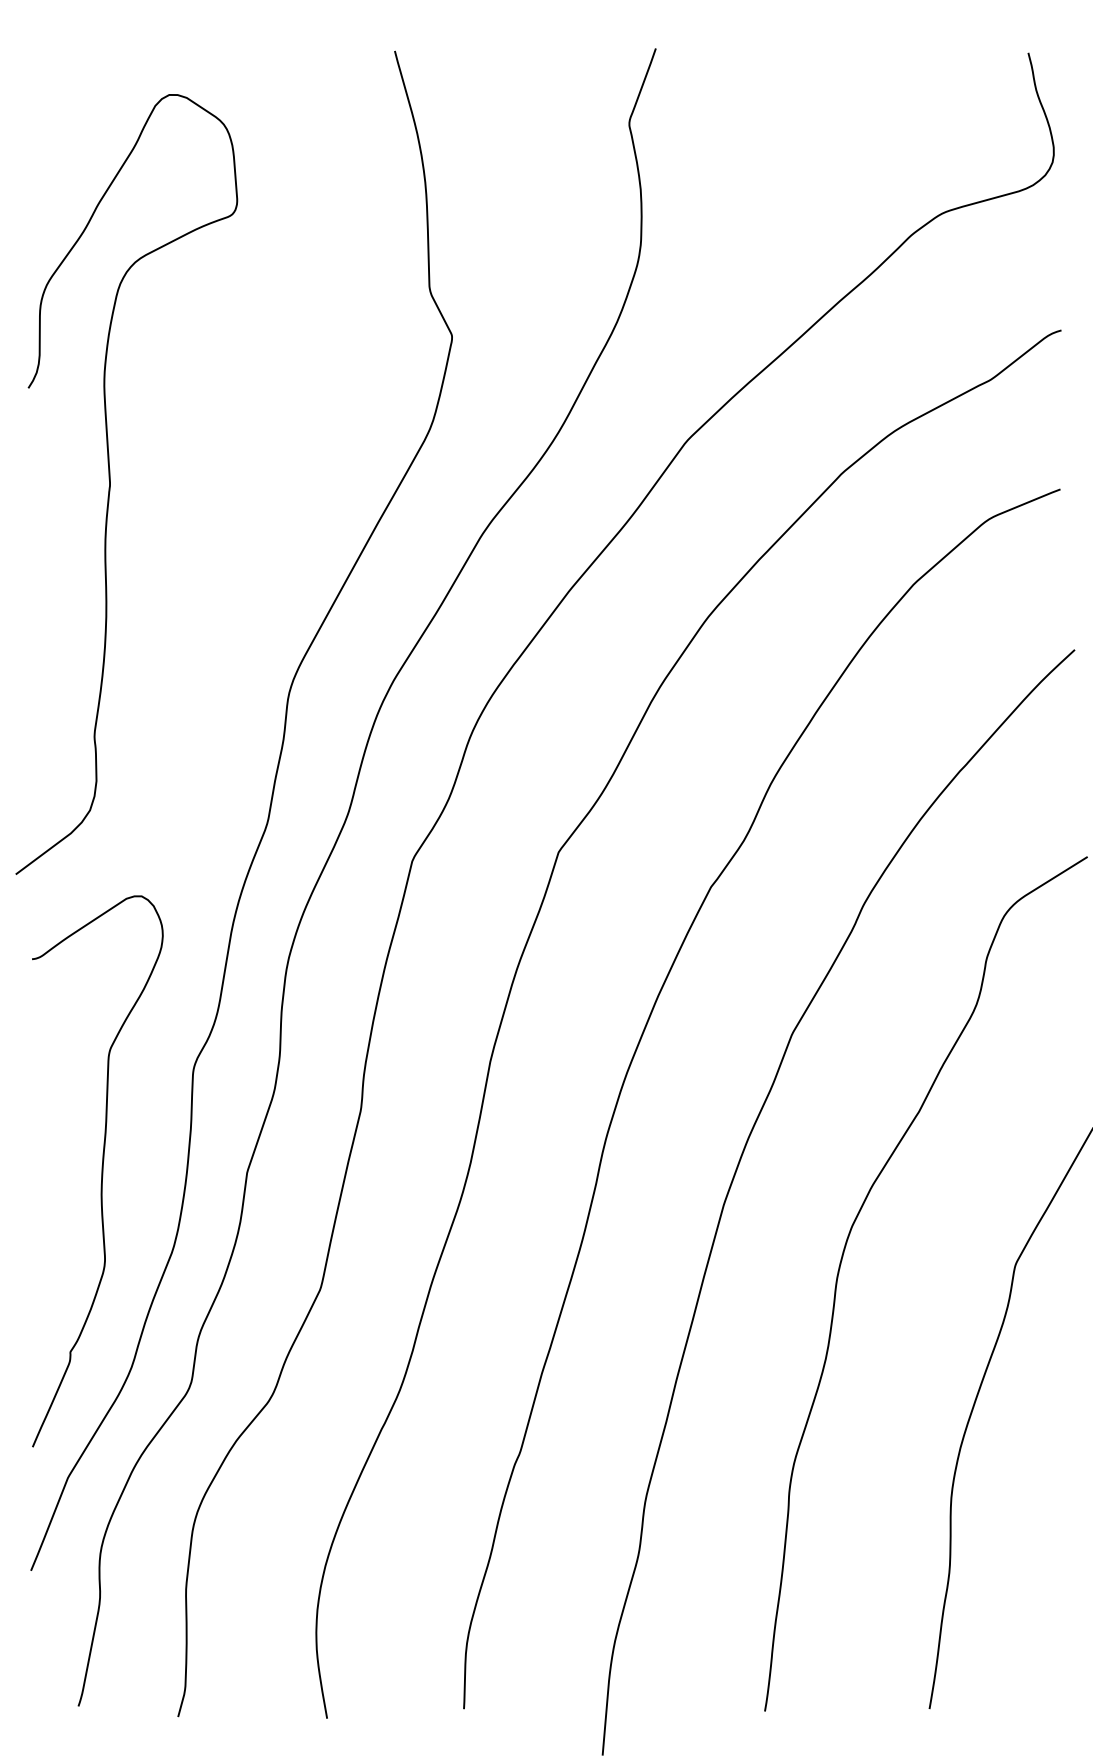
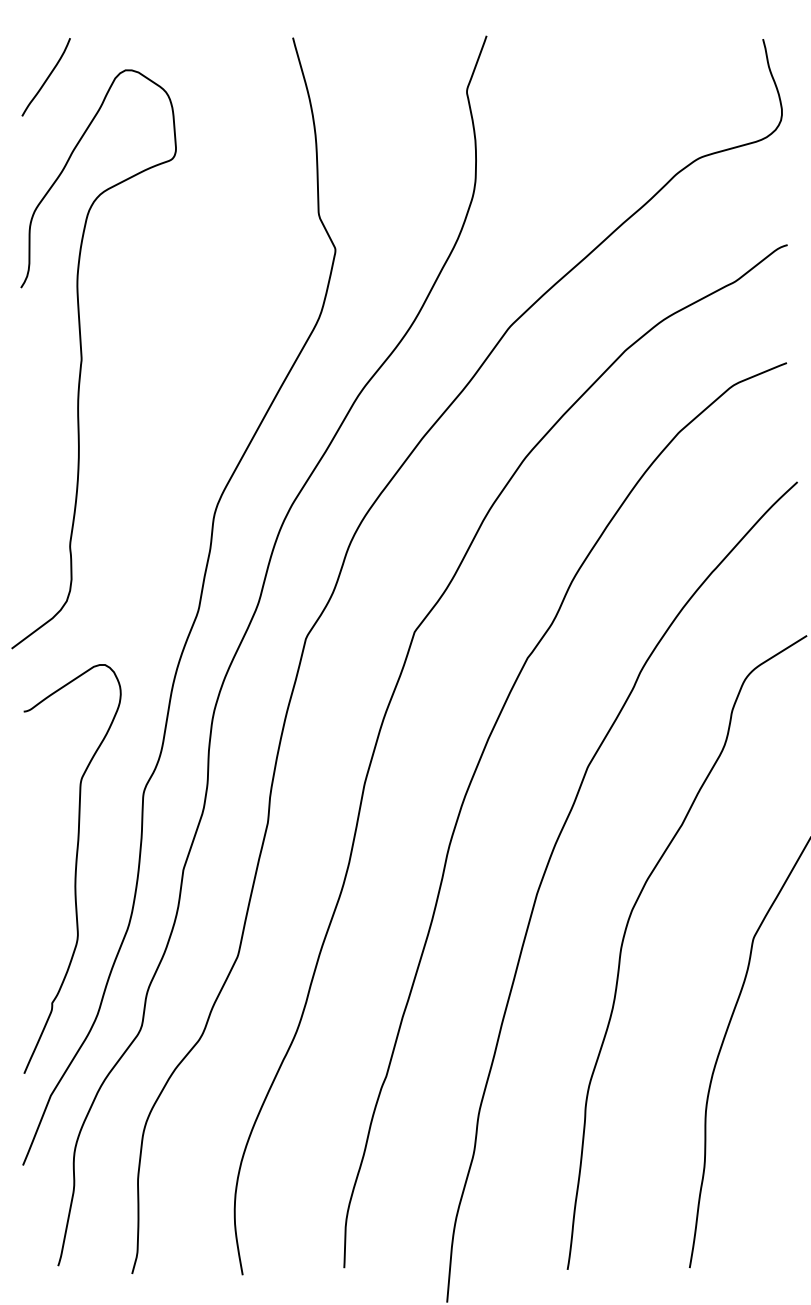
curve: (62, 105) -> (46, 78), added

